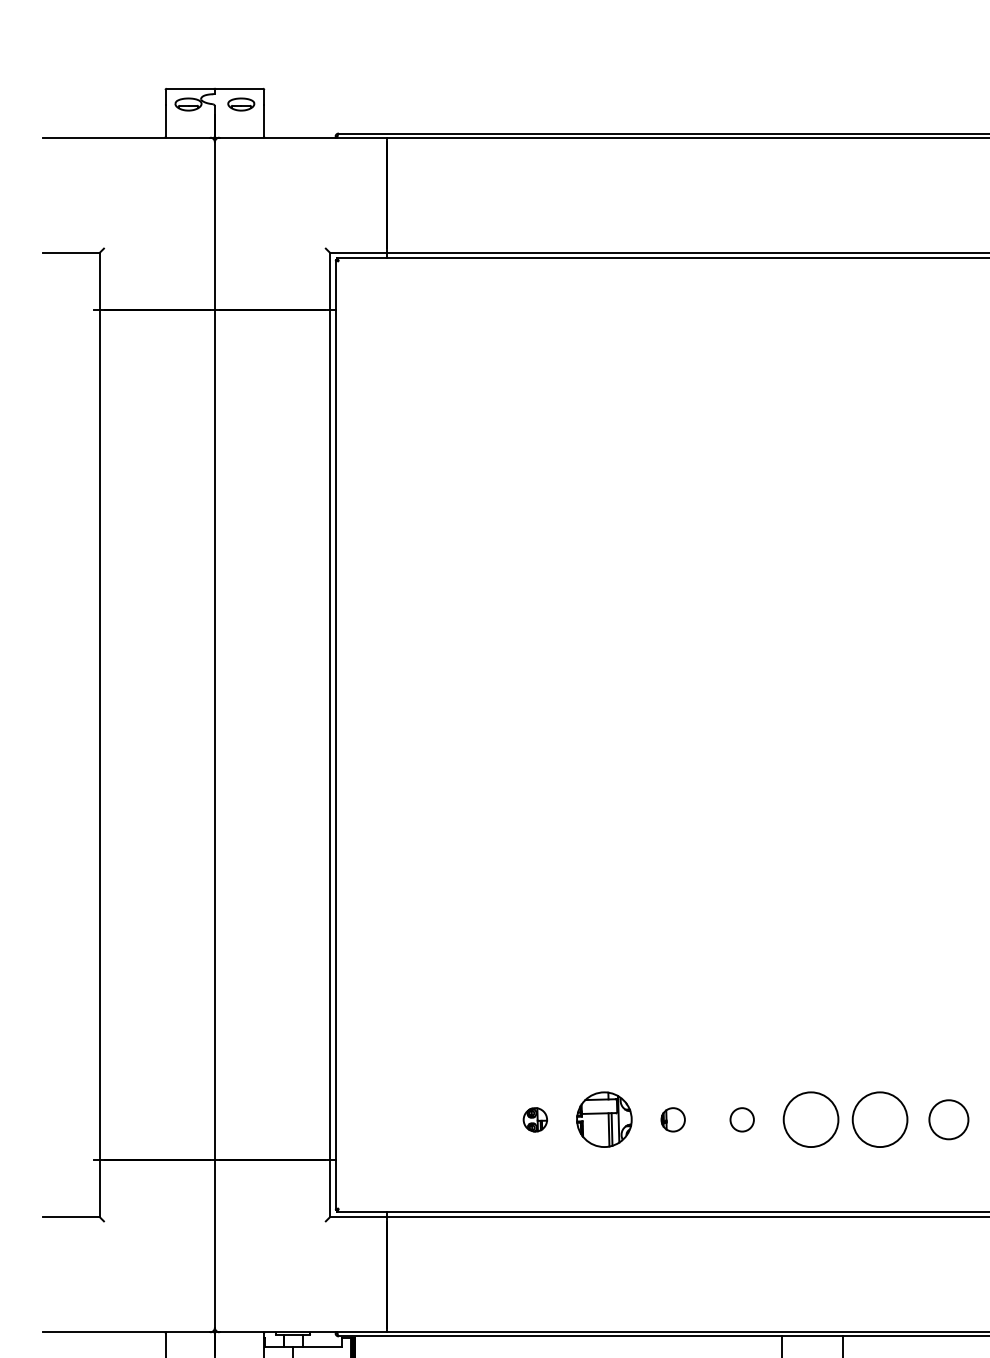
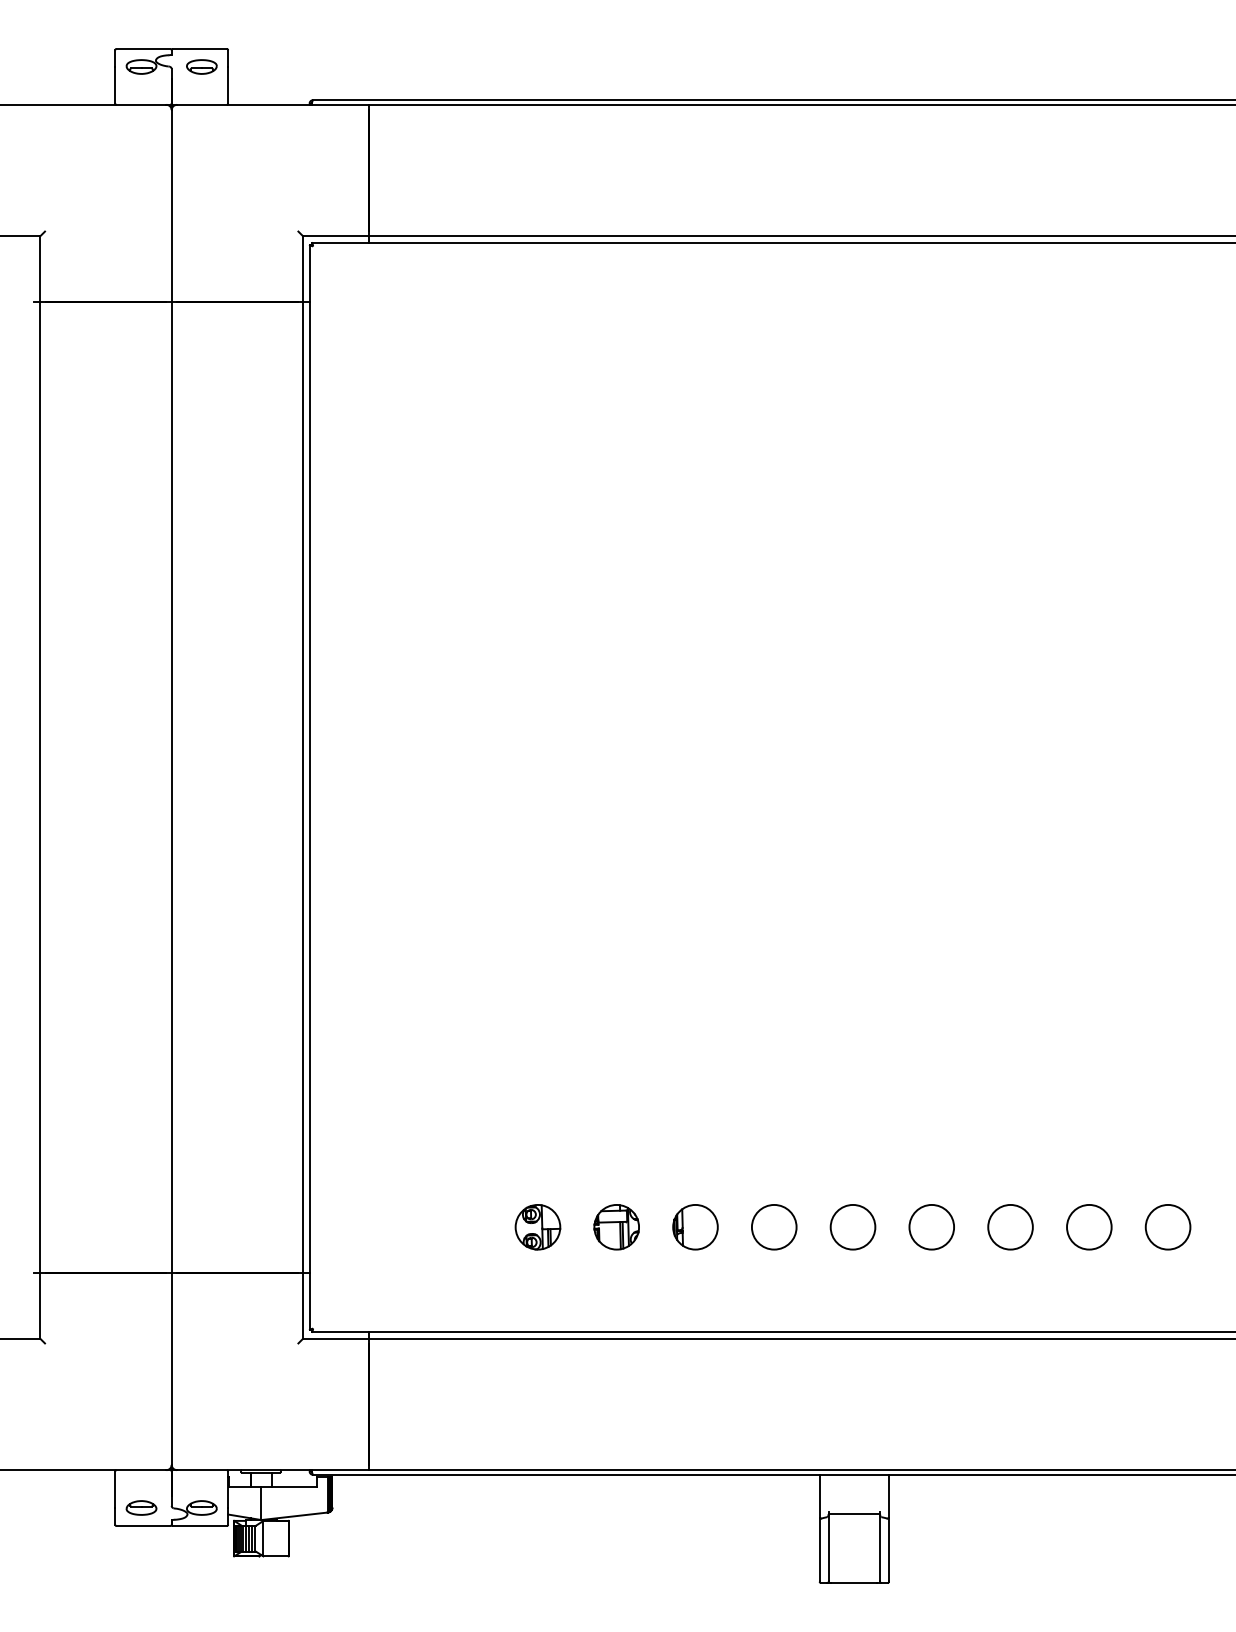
part: (534, 1119) -> (537, 1227), size x1.67
part: (604, 1119) -> (616, 1227), size x0.71
part: (673, 1119) -> (695, 1227), size x1.67
circle: (742, 1119) -> (774, 1227), size x1.67
circle: (810, 1119) -> (852, 1227), size x0.71
circle: (879, 1119) -> (931, 1227), size x0.71

